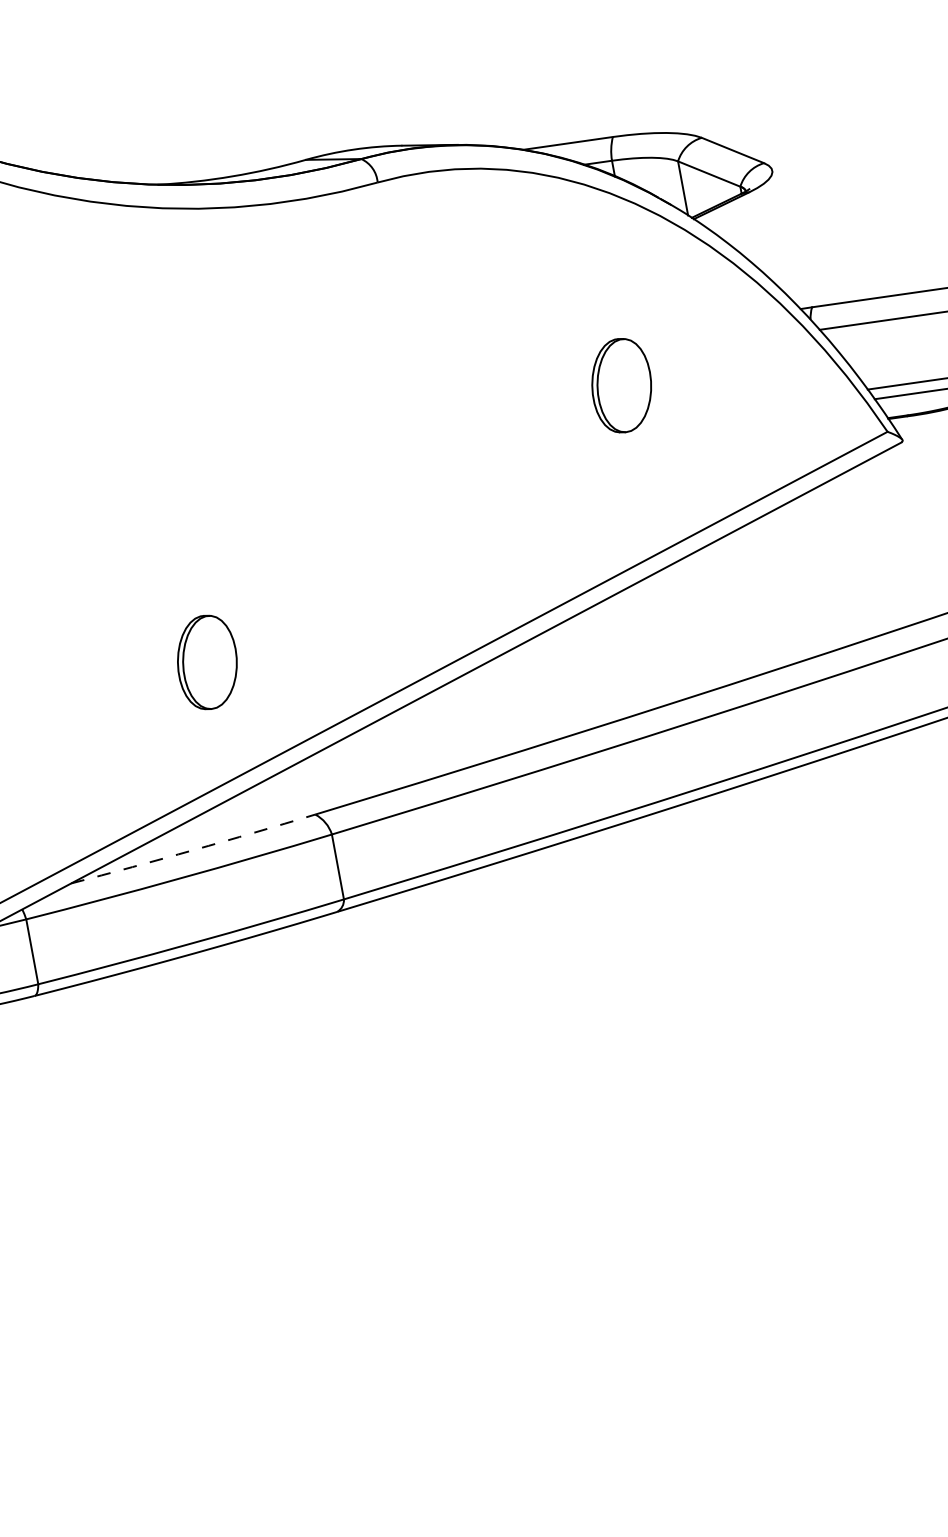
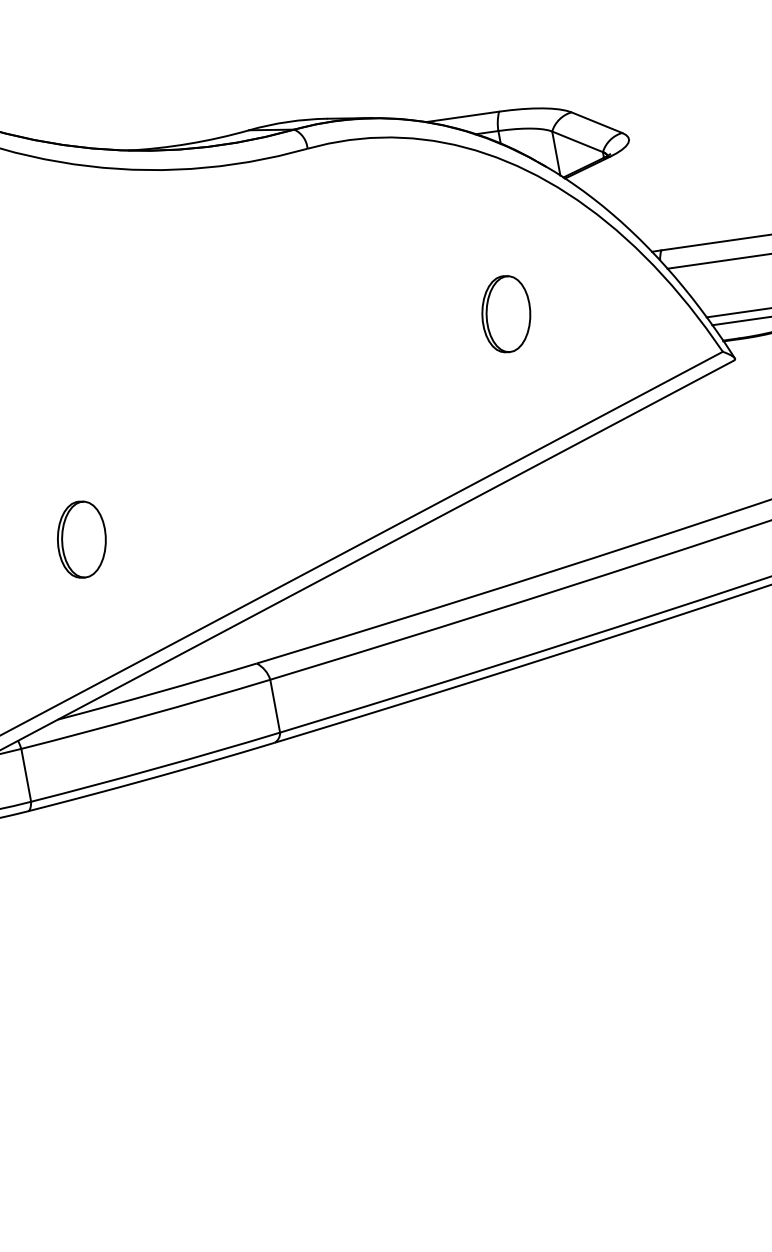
part: (206, 662) -> (81, 539), moved
arc: (193, 850) -> (157, 692), dashed -> solid

